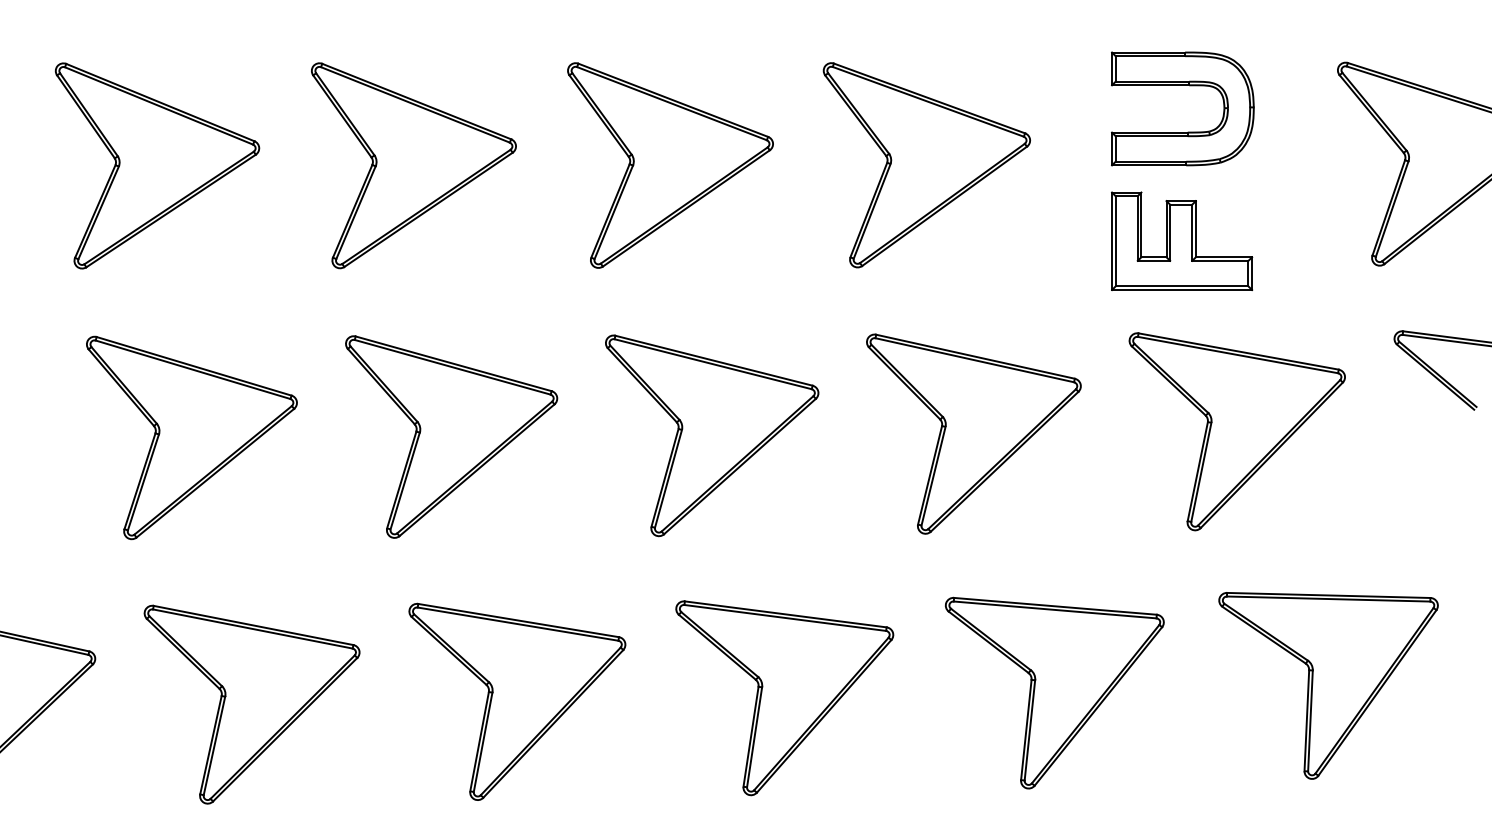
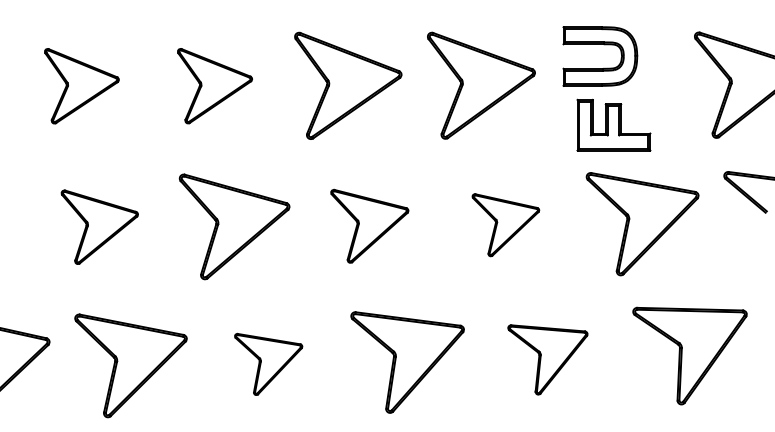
part: (1188, 130) -> (603, 67), moved
part: (156, 166) -> (81, 86), size x0.7
part: (412, 166) -> (214, 86), size x0.7
part: (973, 432) -> (505, 224), size x0.6
part: (191, 436) -> (99, 226), size x0.7
part: (711, 436) -> (369, 226), size x0.7
part: (1054, 692) -> (547, 359), size x0.7
part: (516, 701) -> (268, 364), size x0.6

